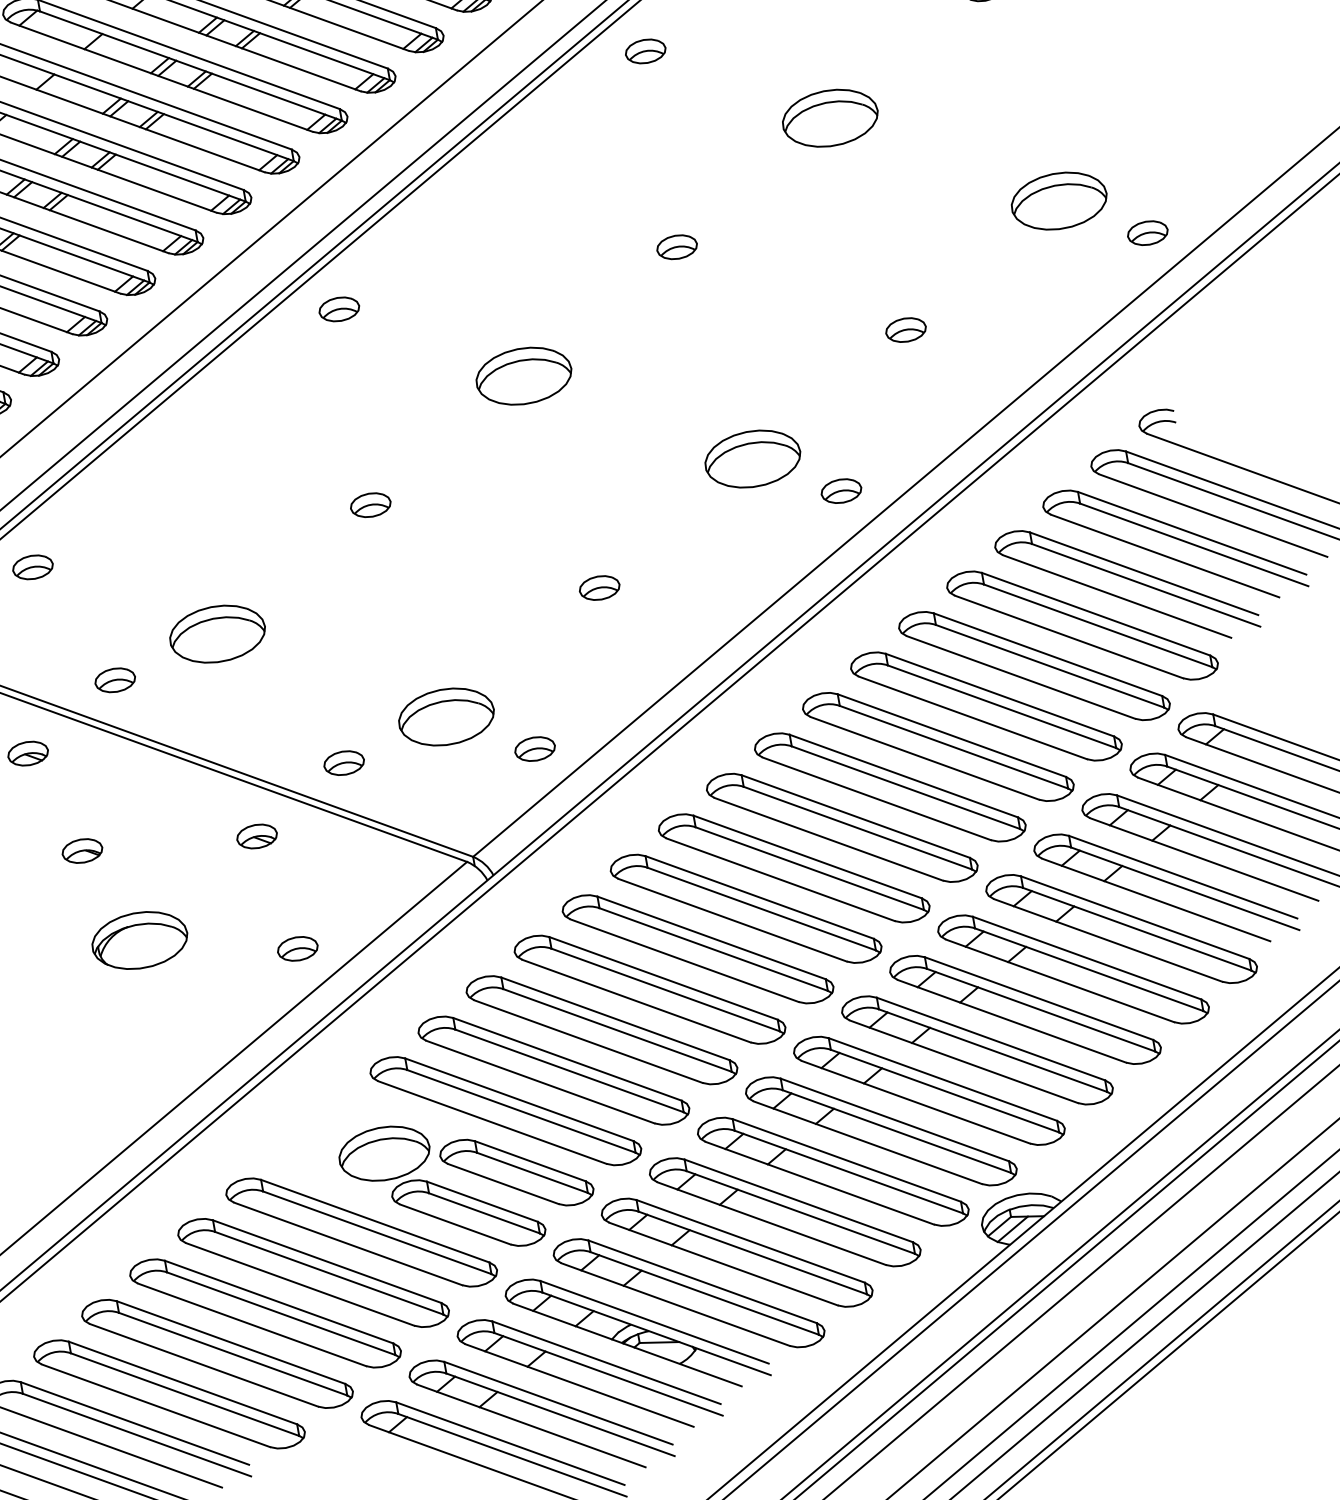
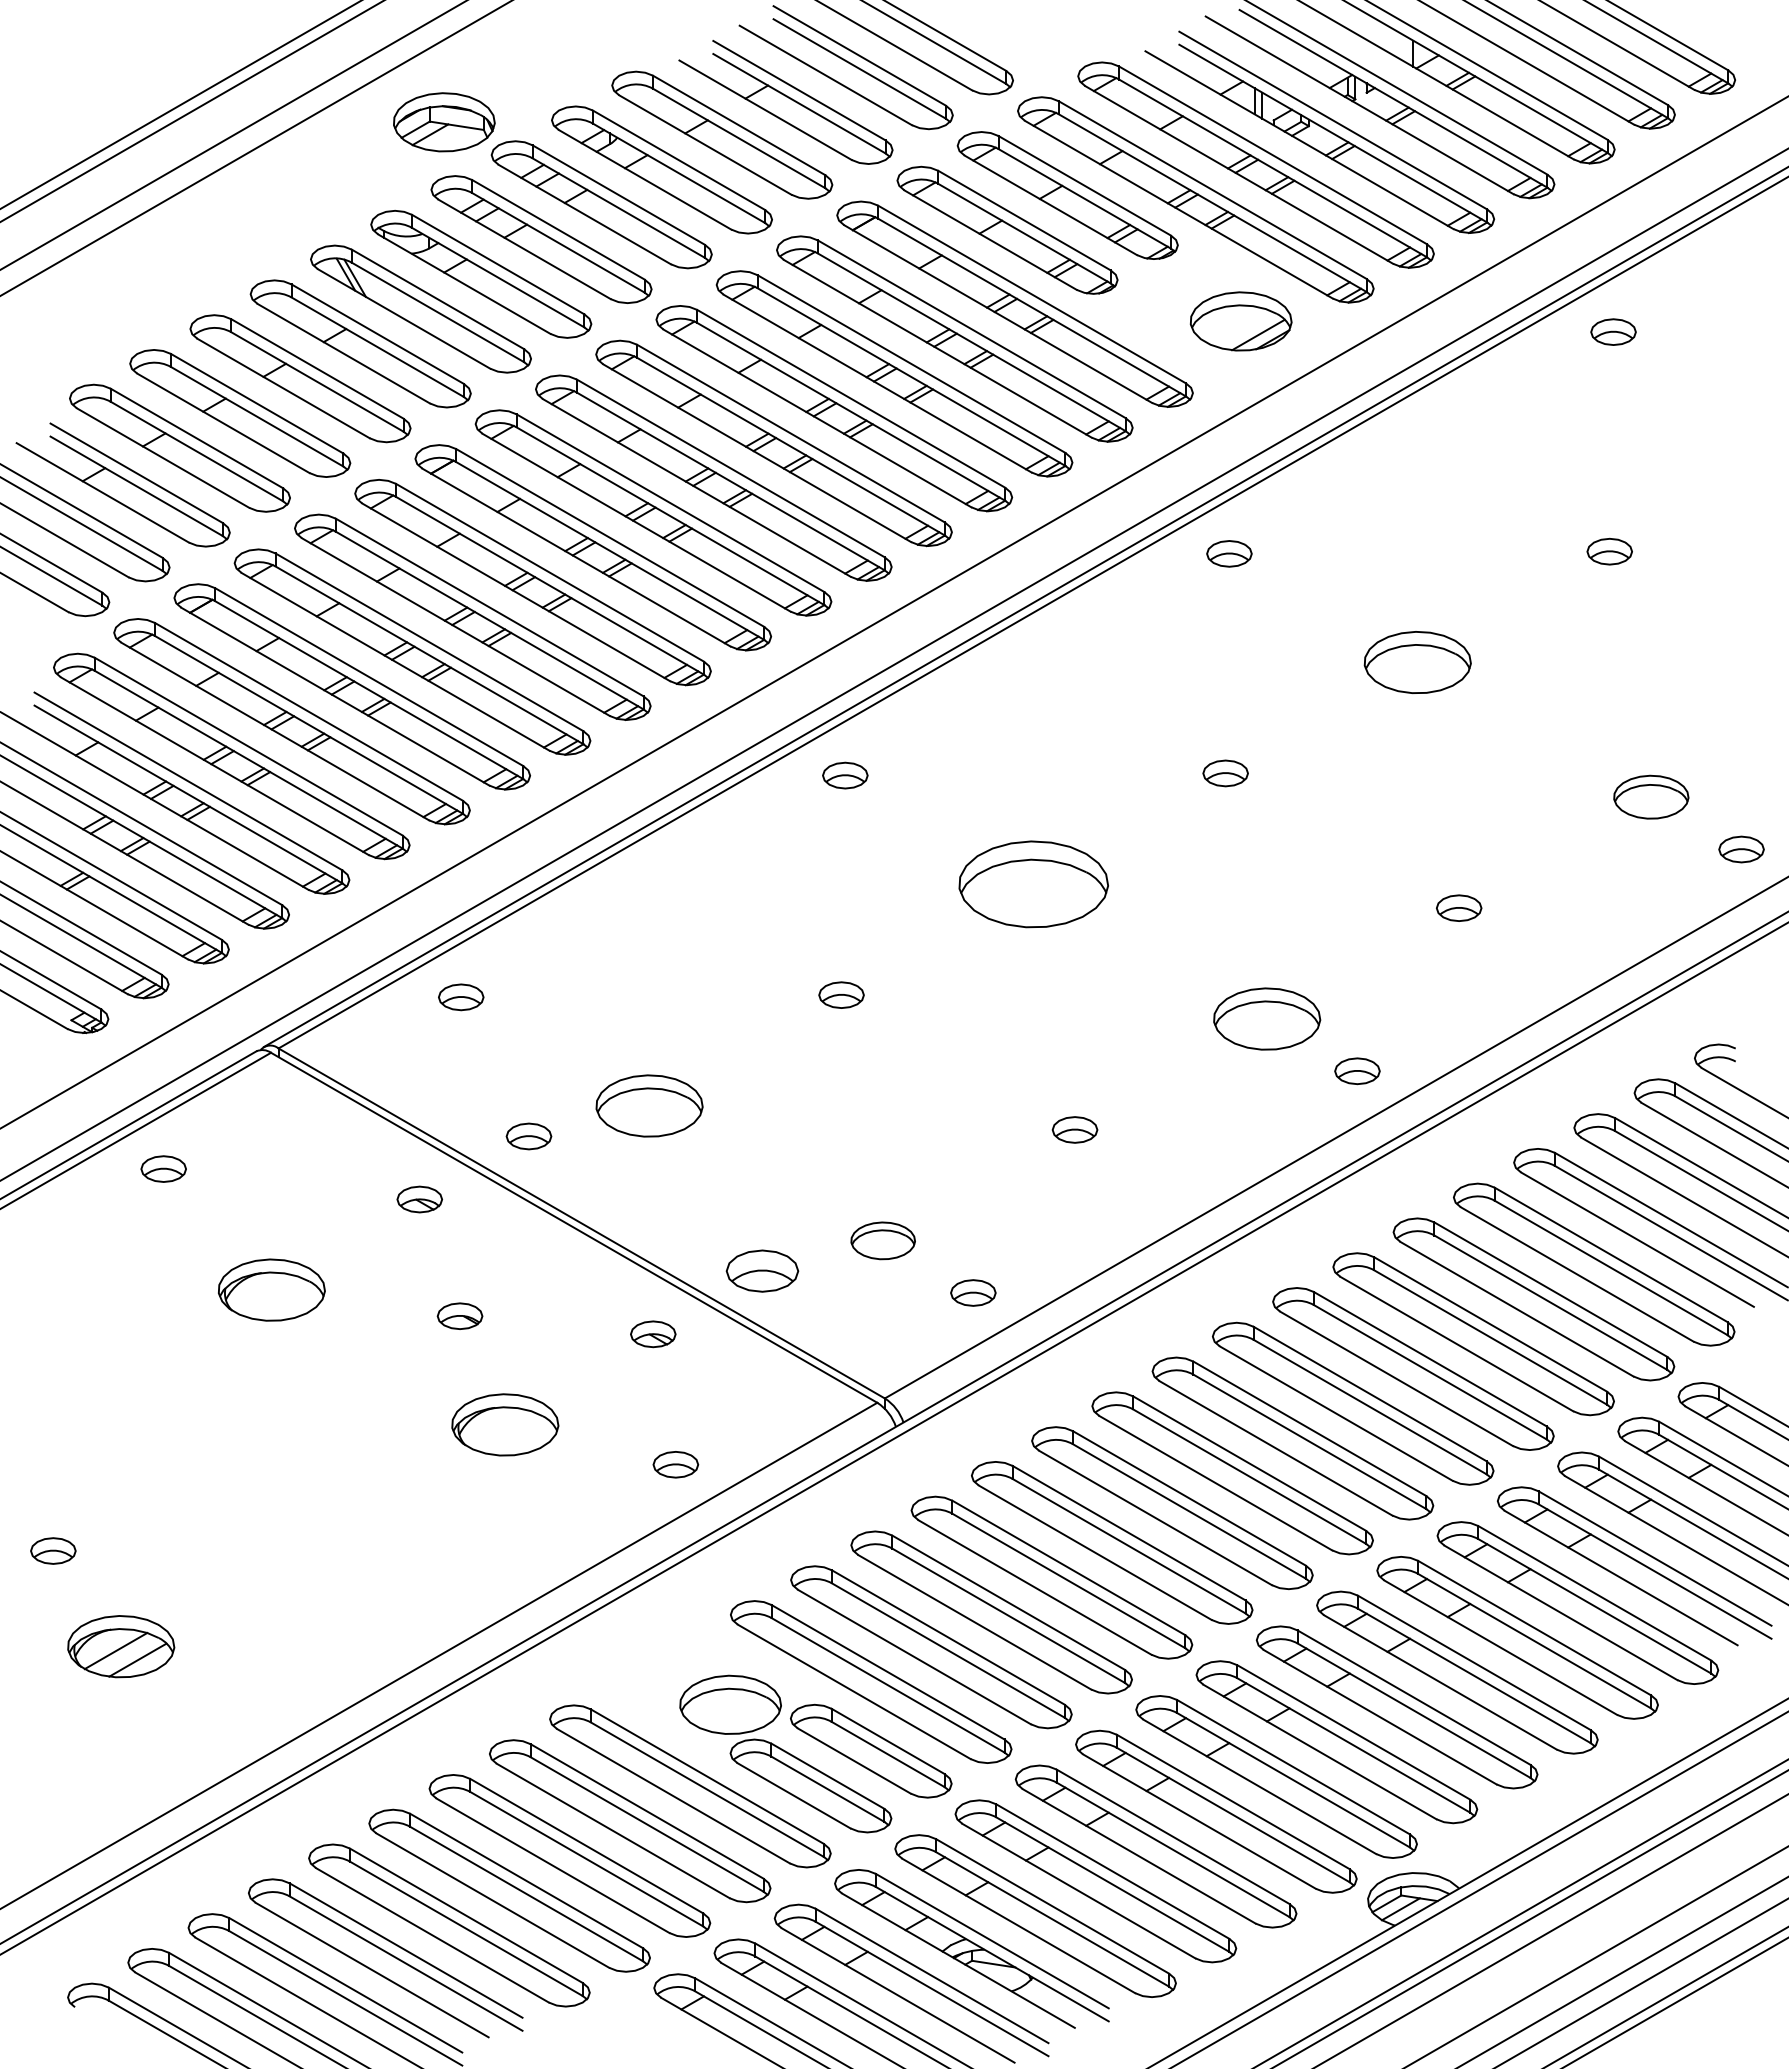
part: (1059, 200) -> (1651, 796), size x0.7
part: (523, 375) -> (1033, 883), size x1.4
part: (446, 716) -> (883, 1240), size x0.6
part: (344, 763) -> (762, 1271), size x1.6

